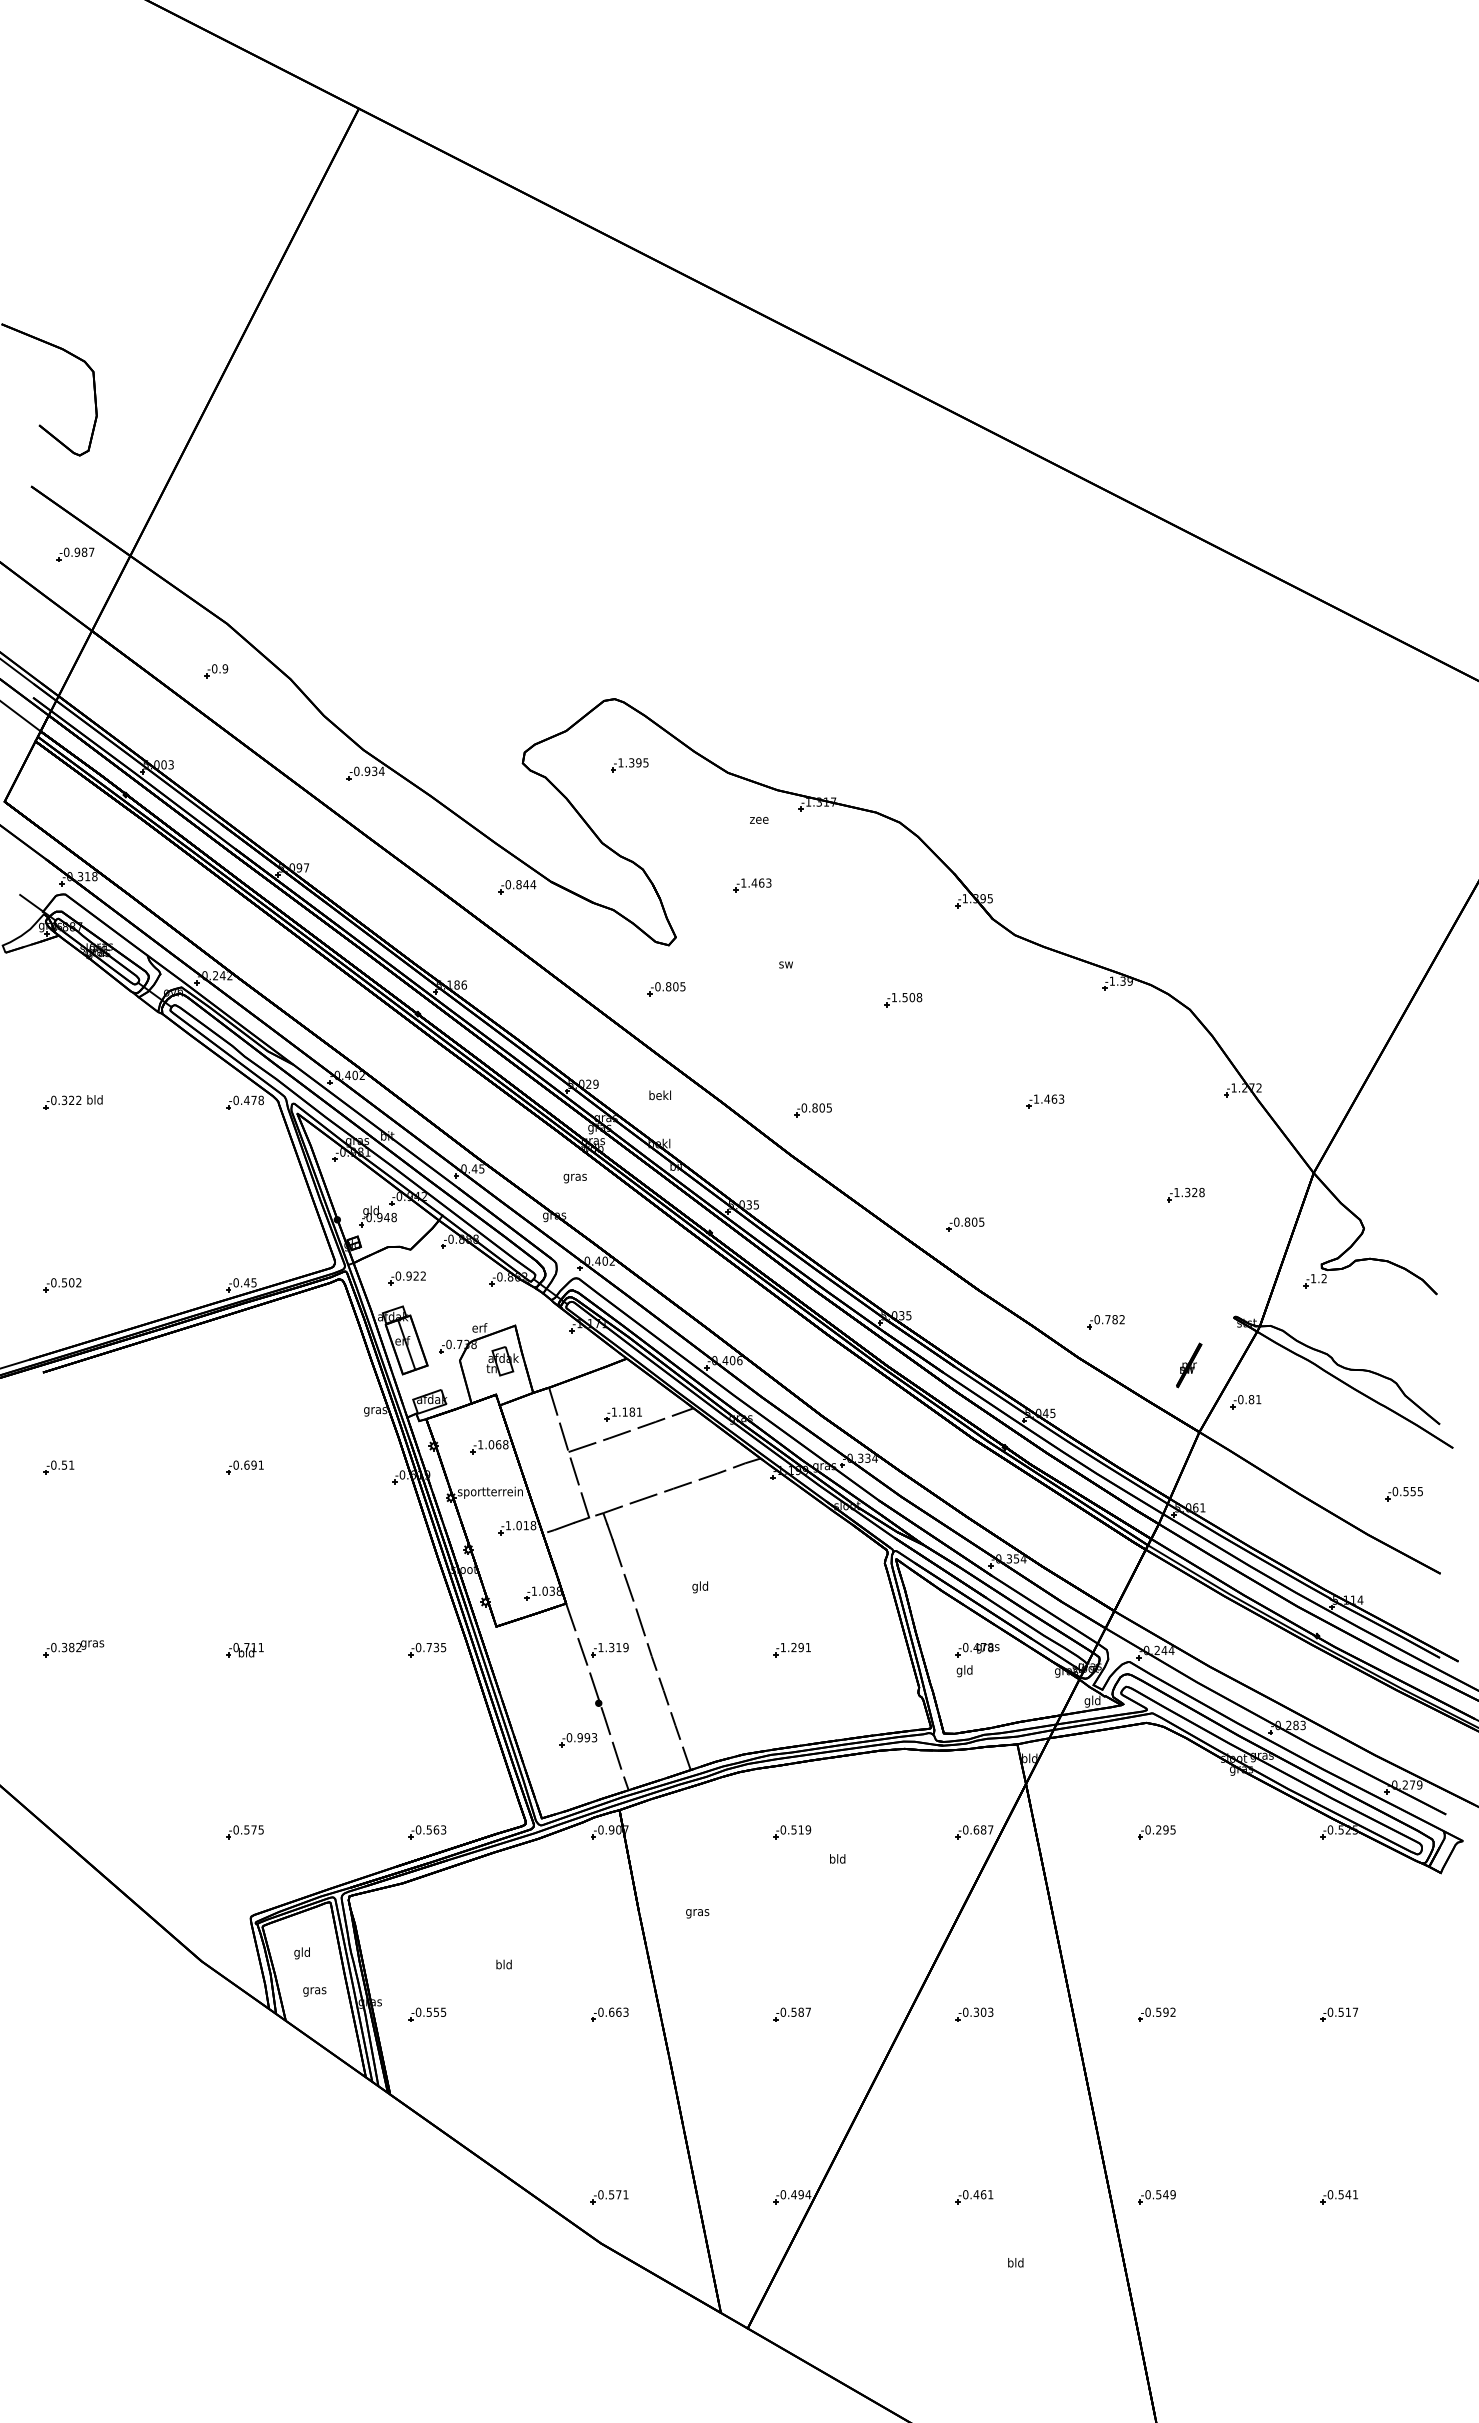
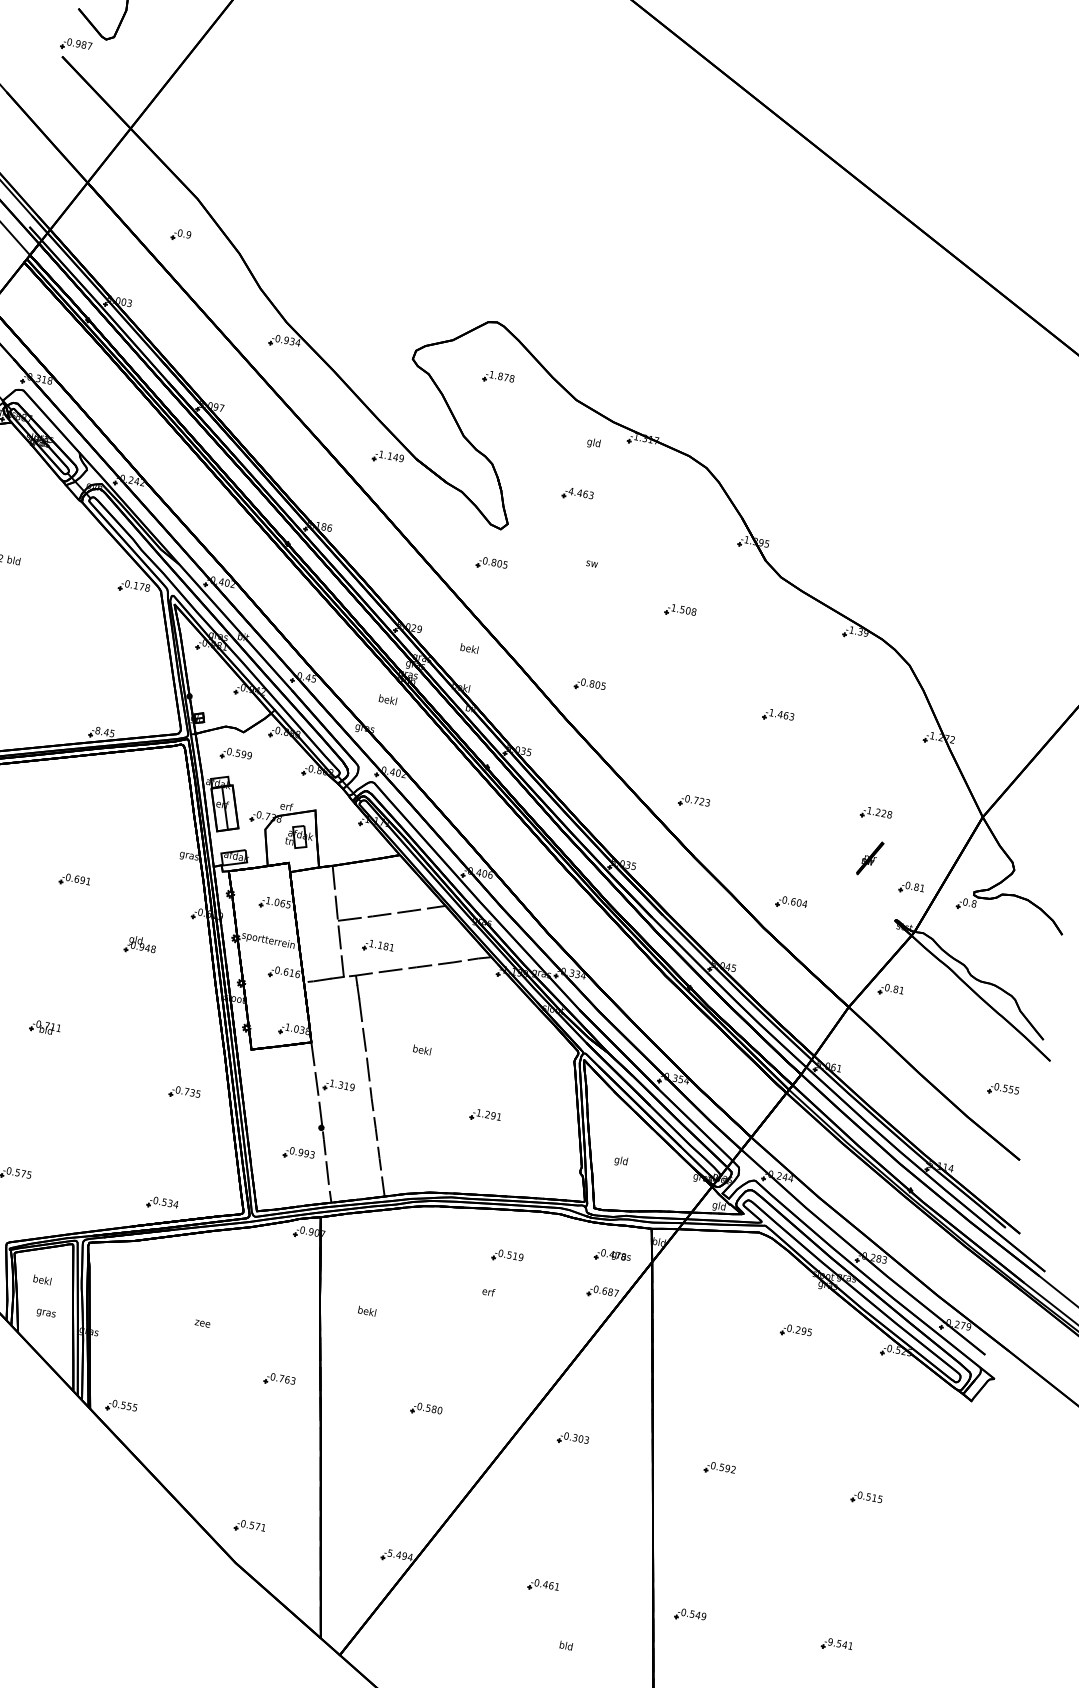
part: (75, 554) -> (76, 45), moved
text: (638, 762) -> (506, 377), -1.395 -> -1.878
text: (759, 820) -> (594, 443), zee -> gld
text: (743, 882) -> (571, 490), -1.463 -> -4.463
text: (520, 884) -> (391, 456), -0.844 -> -1.149
text: (246, 1100) -> (135, 585), -0.478 -> -0.178
text: (574, 1177) -> (387, 700), gras -> bekl
text: (1187, 1192) -> (878, 812), -1.328 -> -1.228
part: (377, 1216) -> (140, 945), moved
text: (974, 1221) -> (701, 801), -0.805 -> -0.723
text: (416, 1275) -> (244, 754), -0.922 -> -0.599
part: (1245, 1275) -> (911, 888), added
text: (1318, 1278) -> (969, 902), -1.2 -> -0.8
text: (235, 1282) -> (97, 730), -0.45 -> -8.45
text: (1115, 1319) -> (799, 902), -0.782 -> -0.604
part: (1189, 1365) -> (870, 858), moved
part: (622, 1414) -> (377, 946), moved
text: (505, 1444) -> (288, 904), -1.068 -> -1.065
text: (520, 1525) -> (287, 972), -1.018 -> -0.616
text: (700, 1587) -> (422, 1051), gld -> bekl
part: (427, 1650) -> (184, 1093), moved
part: (977, 1650) -> (612, 1257), moved
text: (439, 1829) -> (172, 1203), -0.563 -> -0.534
part: (792, 1832) -> (507, 1256), moved
part: (1156, 1832) -> (795, 1331), moved
text: (837, 1858) -> (488, 1291), bld -> erf
text: (697, 1912) -> (366, 1312), gras -> bekl
text: (302, 1953) -> (42, 1281), gld -> bekl
text: (503, 1964) -> (202, 1322), bld -> zee
text: (611, 2011) -> (281, 1377), -0.663 -> -0.763
text: (808, 2011) -> (440, 1409), -0.587 -> -0.580
text: (1355, 2011) -> (880, 1498), -0.517 -> -0.515
part: (427, 2014) -> (121, 1406), moved
text: (783, 2194) -> (390, 1553), -0.494 -> -5.494
text: (1330, 2194) -> (830, 1641), -0.541 -> -9.541

